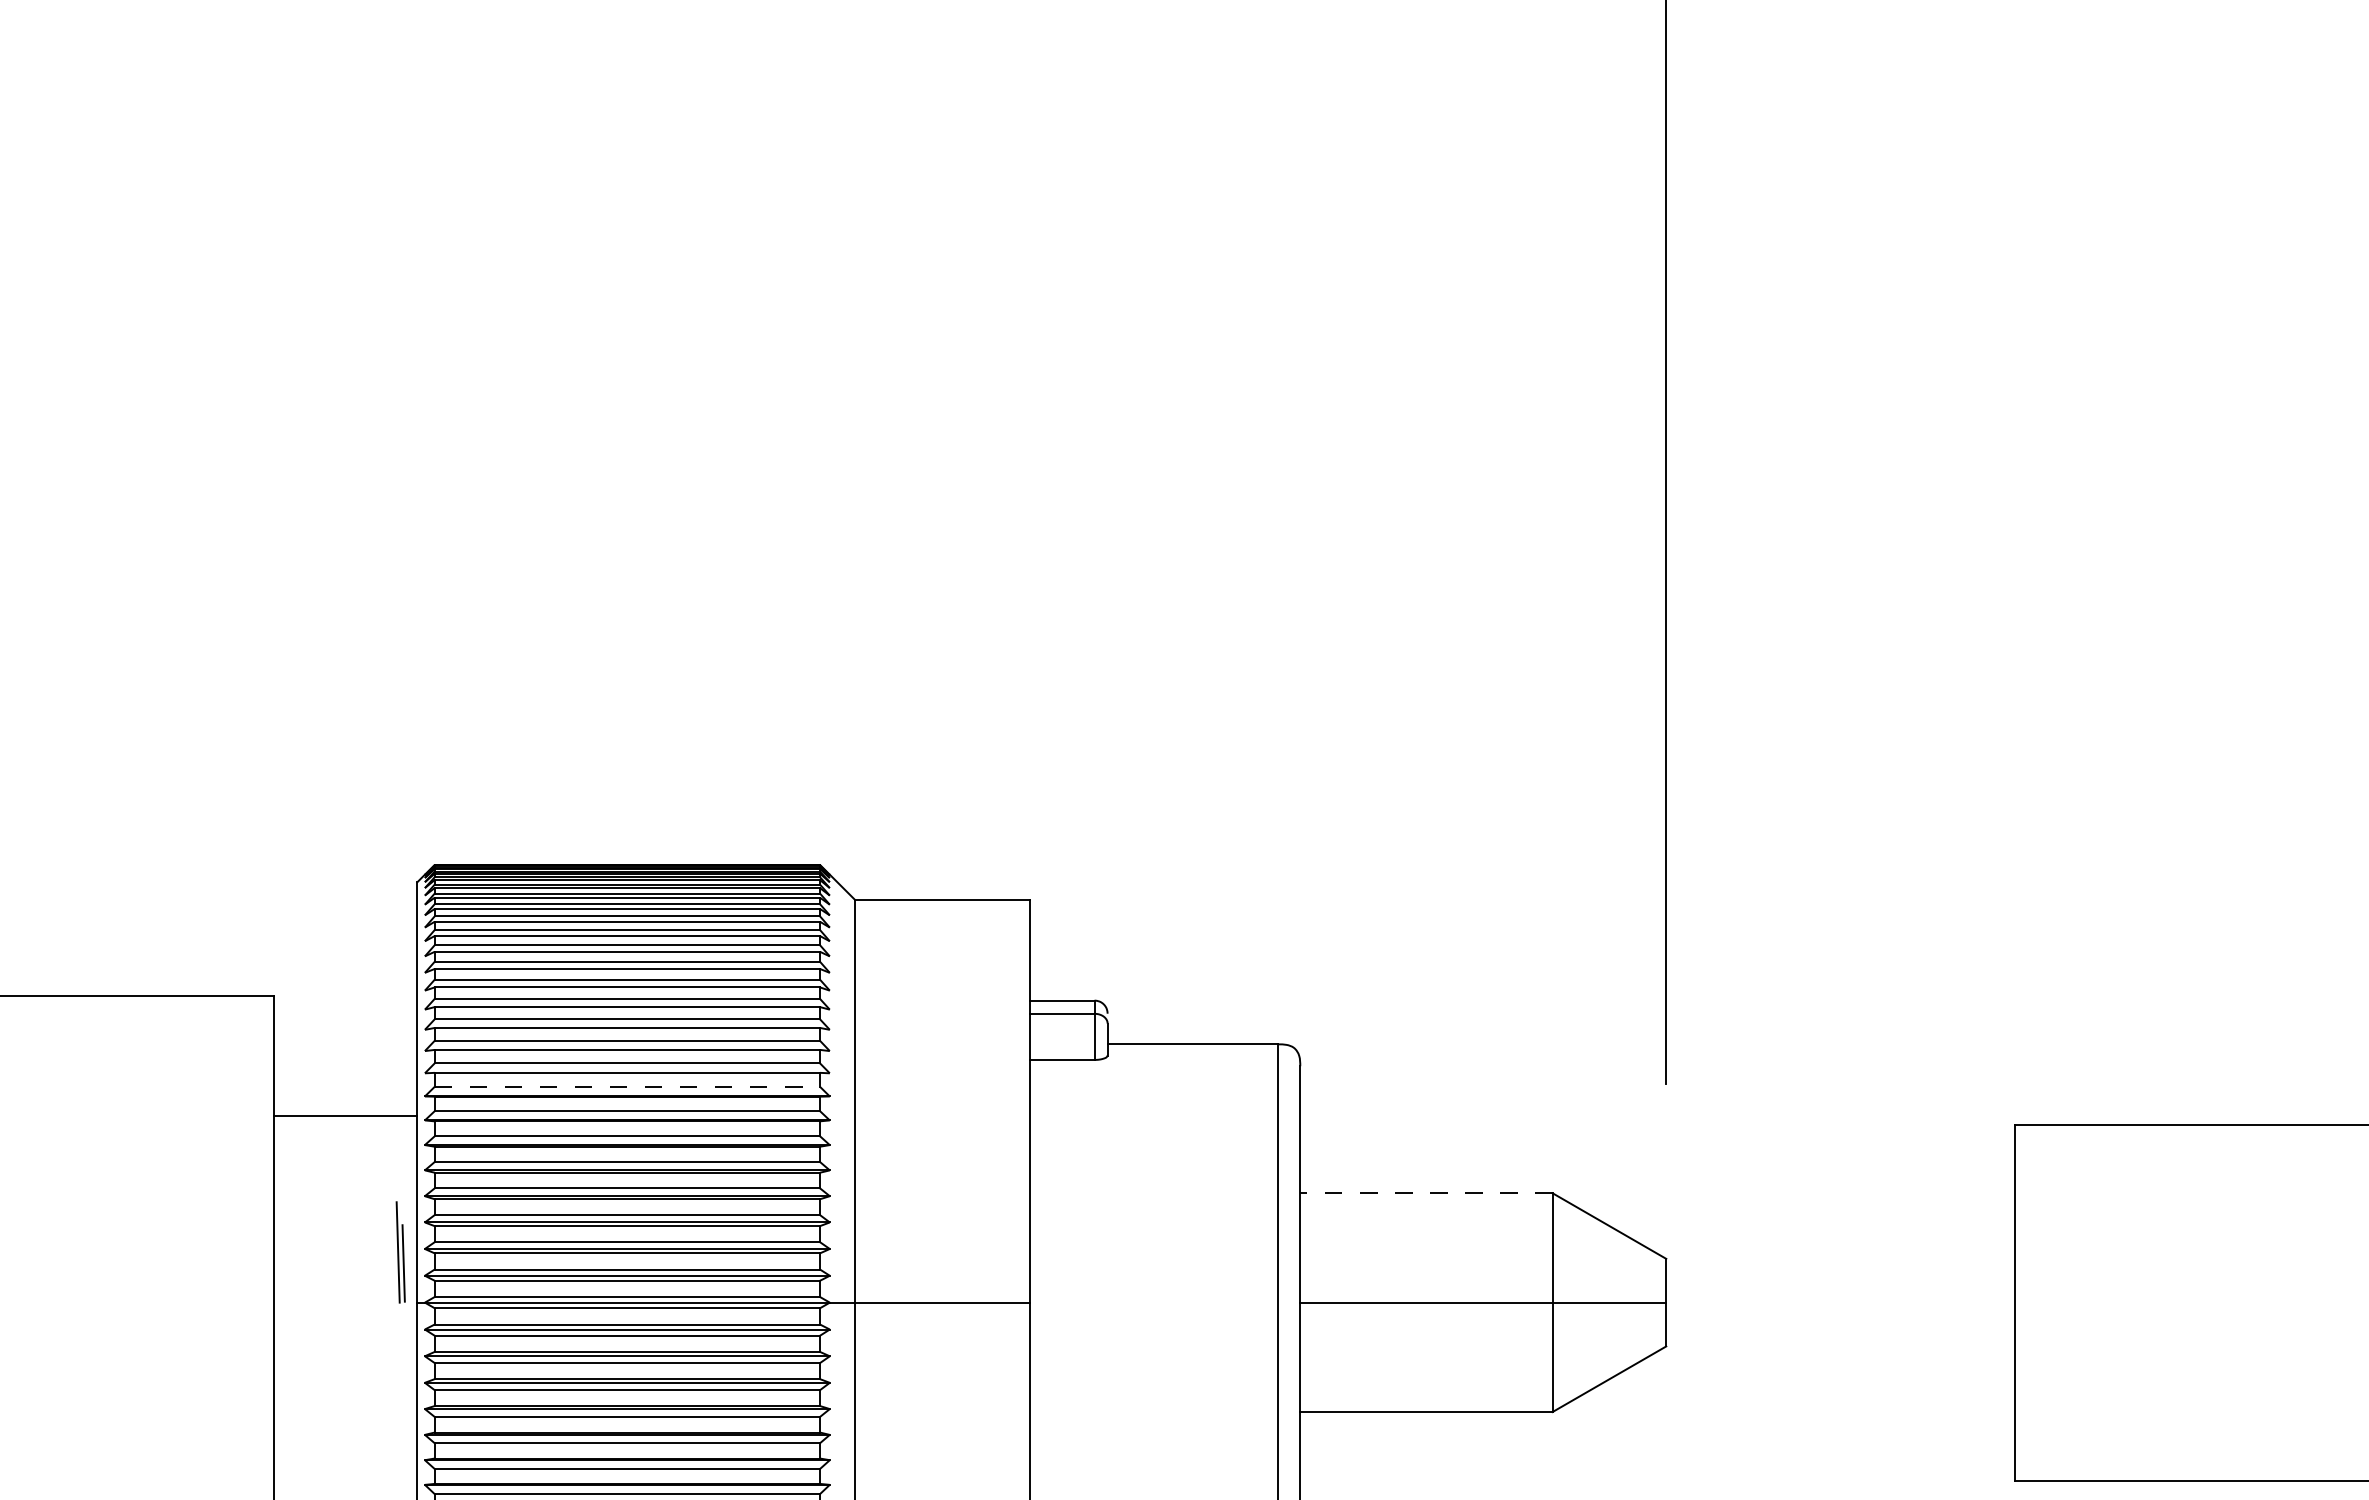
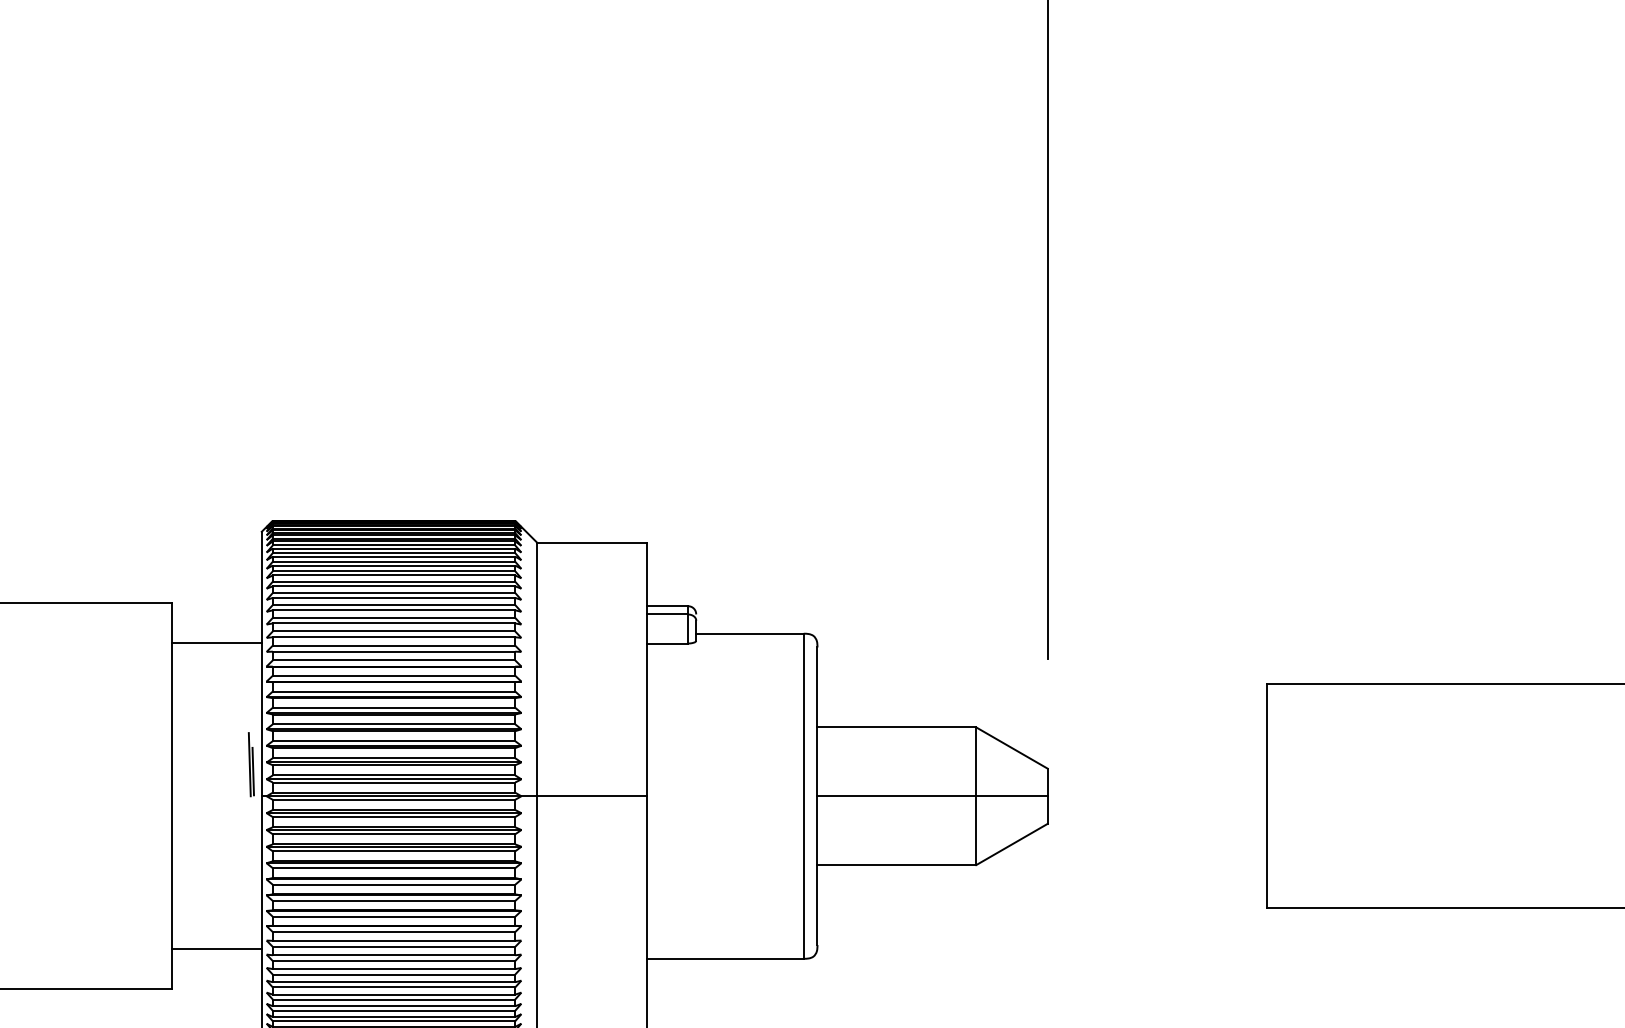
line: (628, 1086) -> (394, 660), dashed -> solid
line: (345, 1117) -> (216, 643), moved
line: (1425, 1193) -> (896, 727), dashed -> solid

